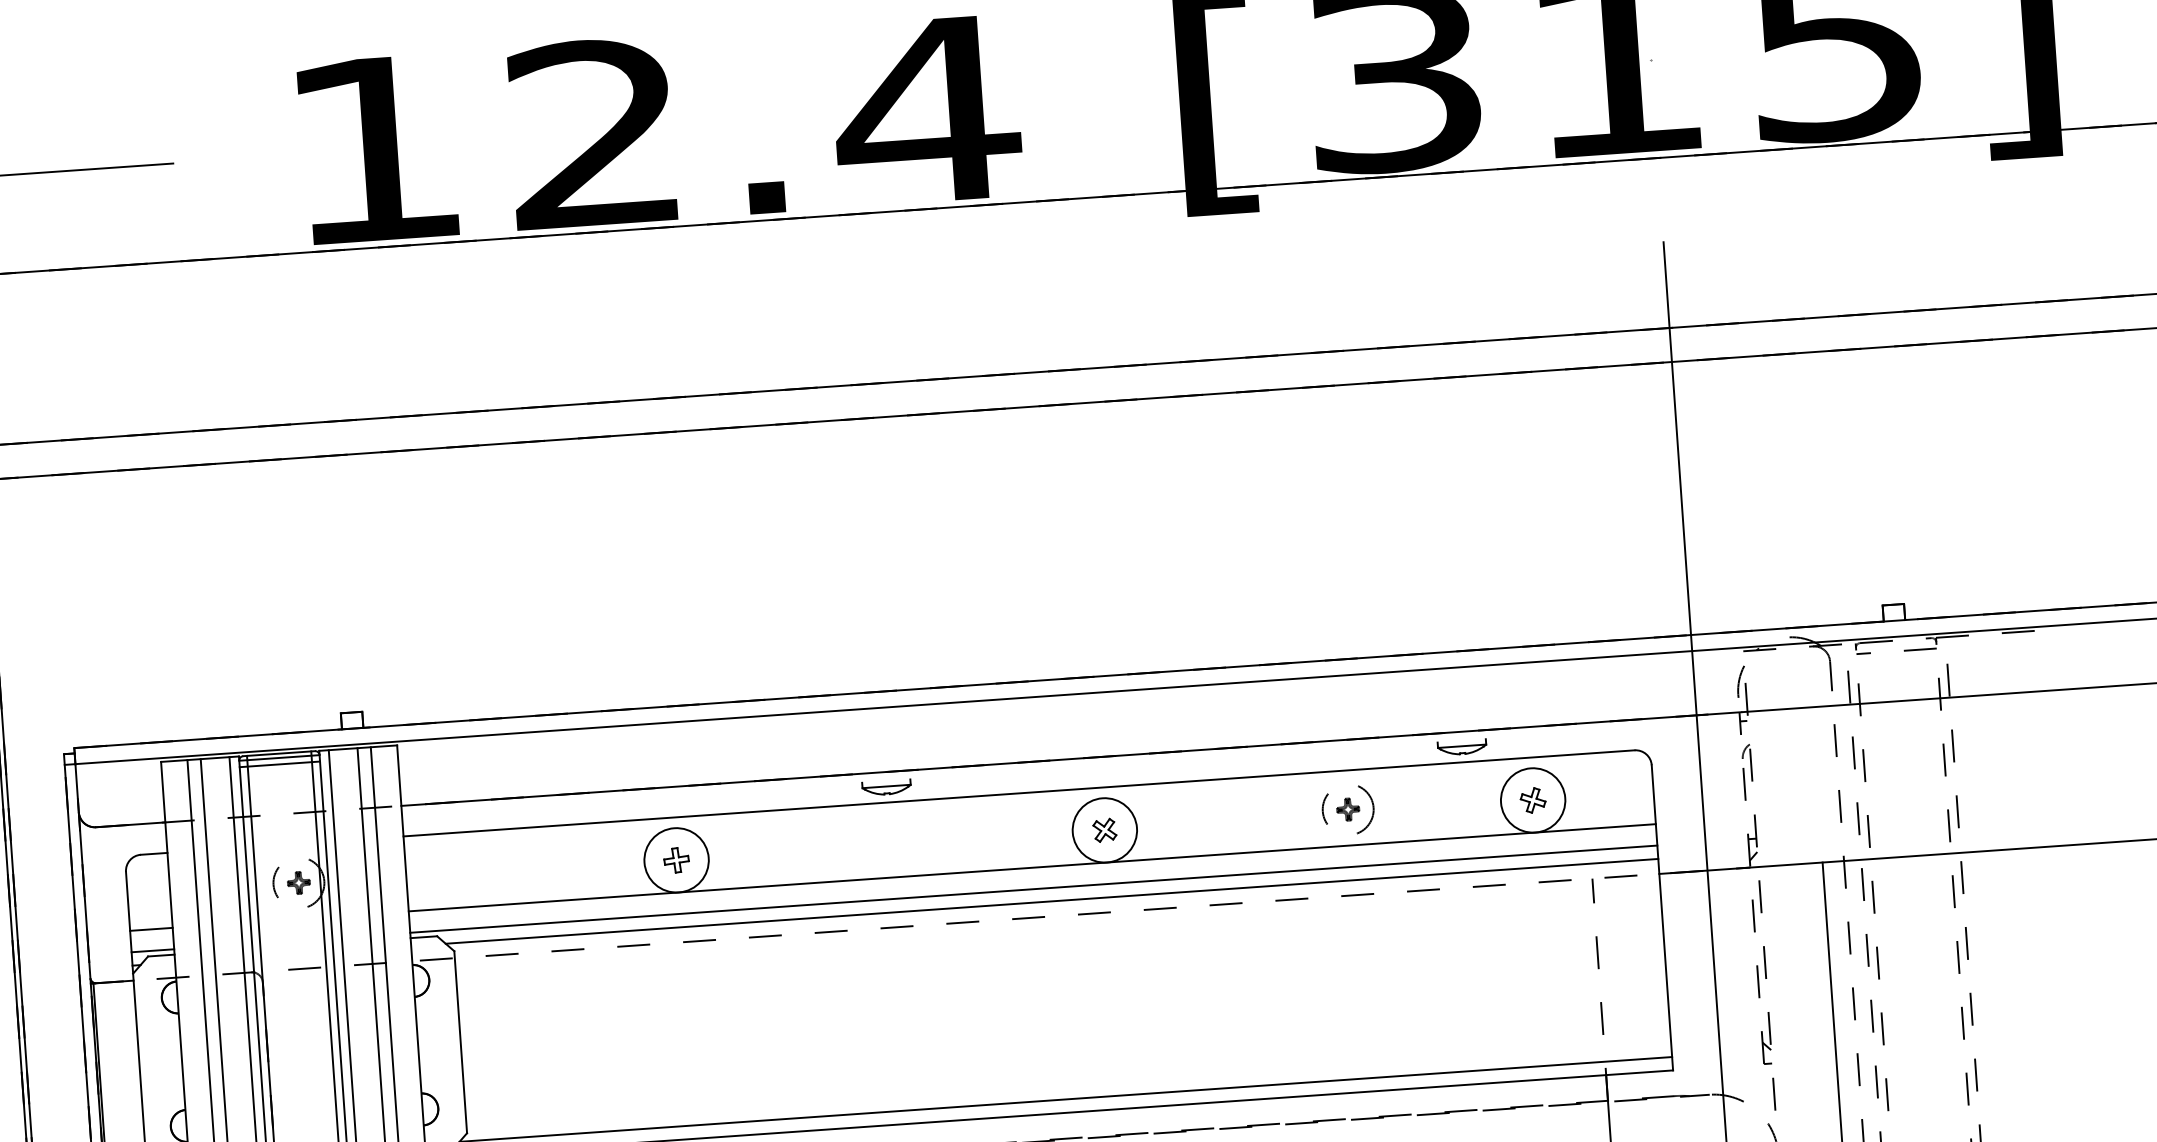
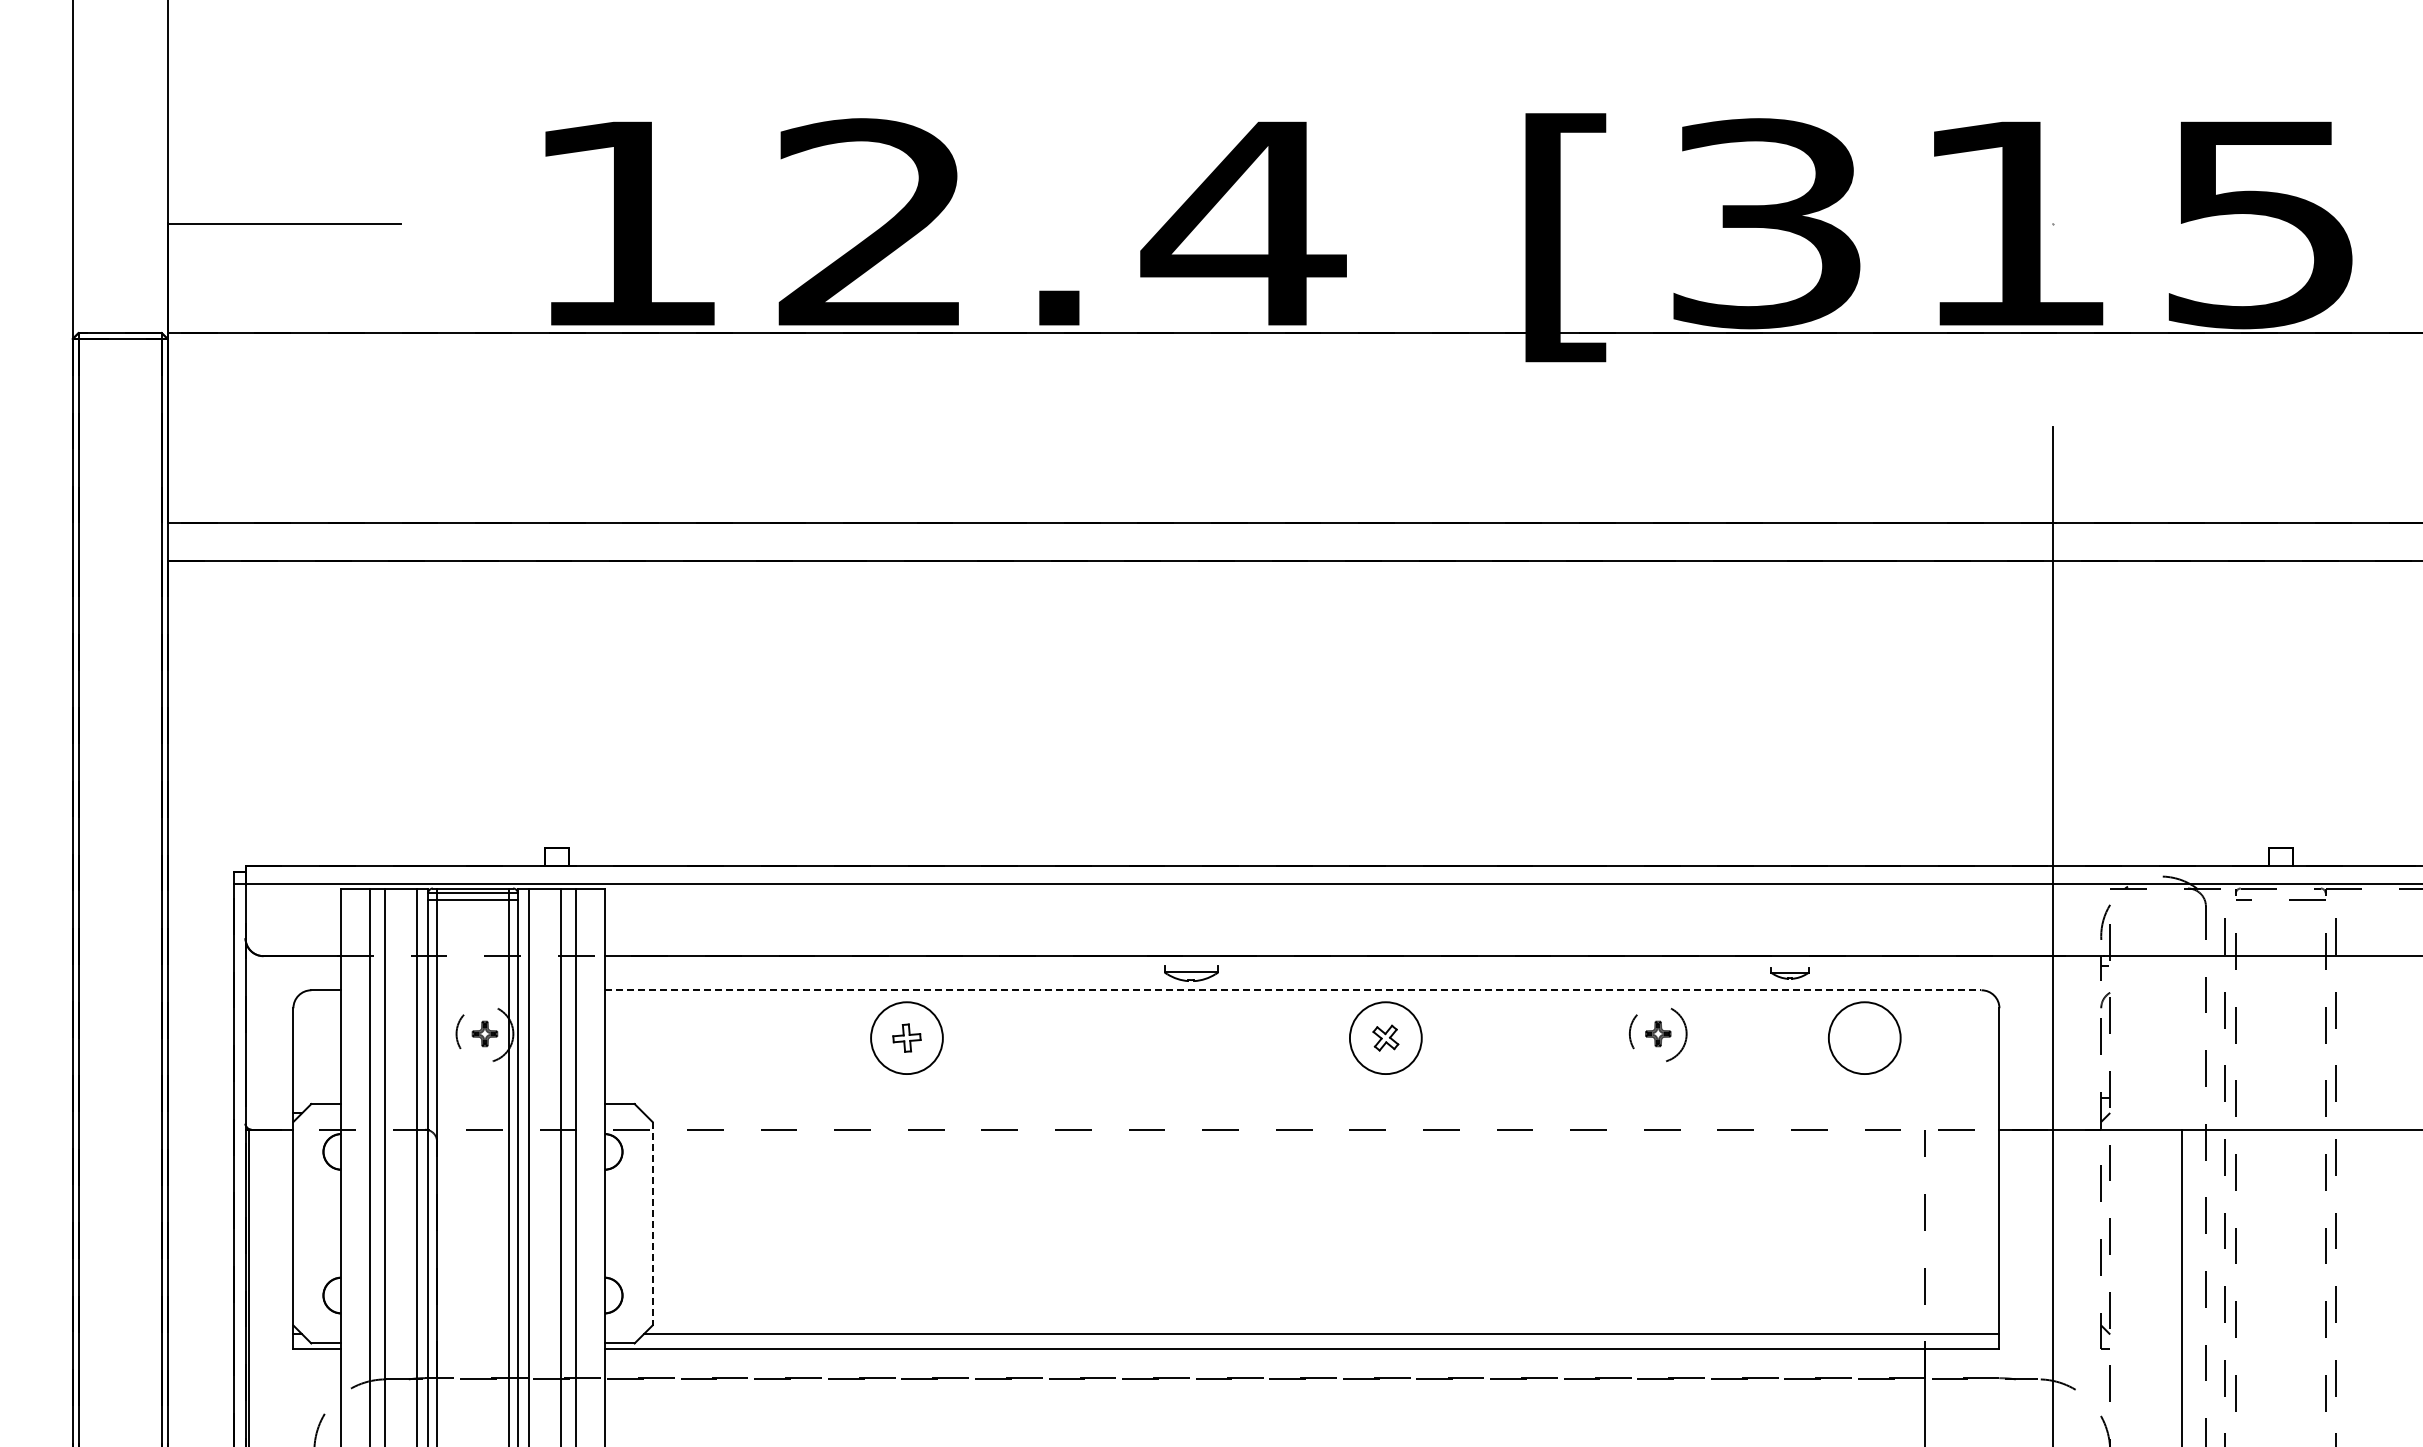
part: (1461, 747) -> (1789, 973), size x0.7
part: (886, 787) -> (1191, 973), moved
line: (1019, 793) -> (1293, 990), solid -> dashed
part: (1532, 799) -> (1864, 1037), removed
line: (1031, 868) -> (1301, 1074), removed
line: (1033, 889) -> (1301, 1098), removed
line: (1052, 901) -> (1321, 1113), removed
line: (151, 929) -> (317, 1074), removed
line: (153, 951) -> (317, 1098), removed
line: (460, 1042) -> (652, 1223), solid -> dashed

